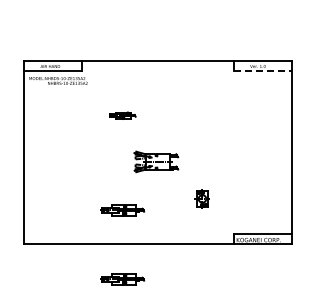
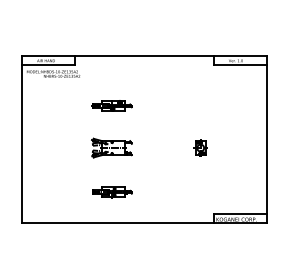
line: (263, 71) -> (240, 65), dashed -> solid
part: (122, 115) -> (112, 105), size x1.67
part: (156, 161) -> (112, 147), moved
part: (201, 198) -> (199, 147), moved
part: (122, 279) -> (112, 255), removed

